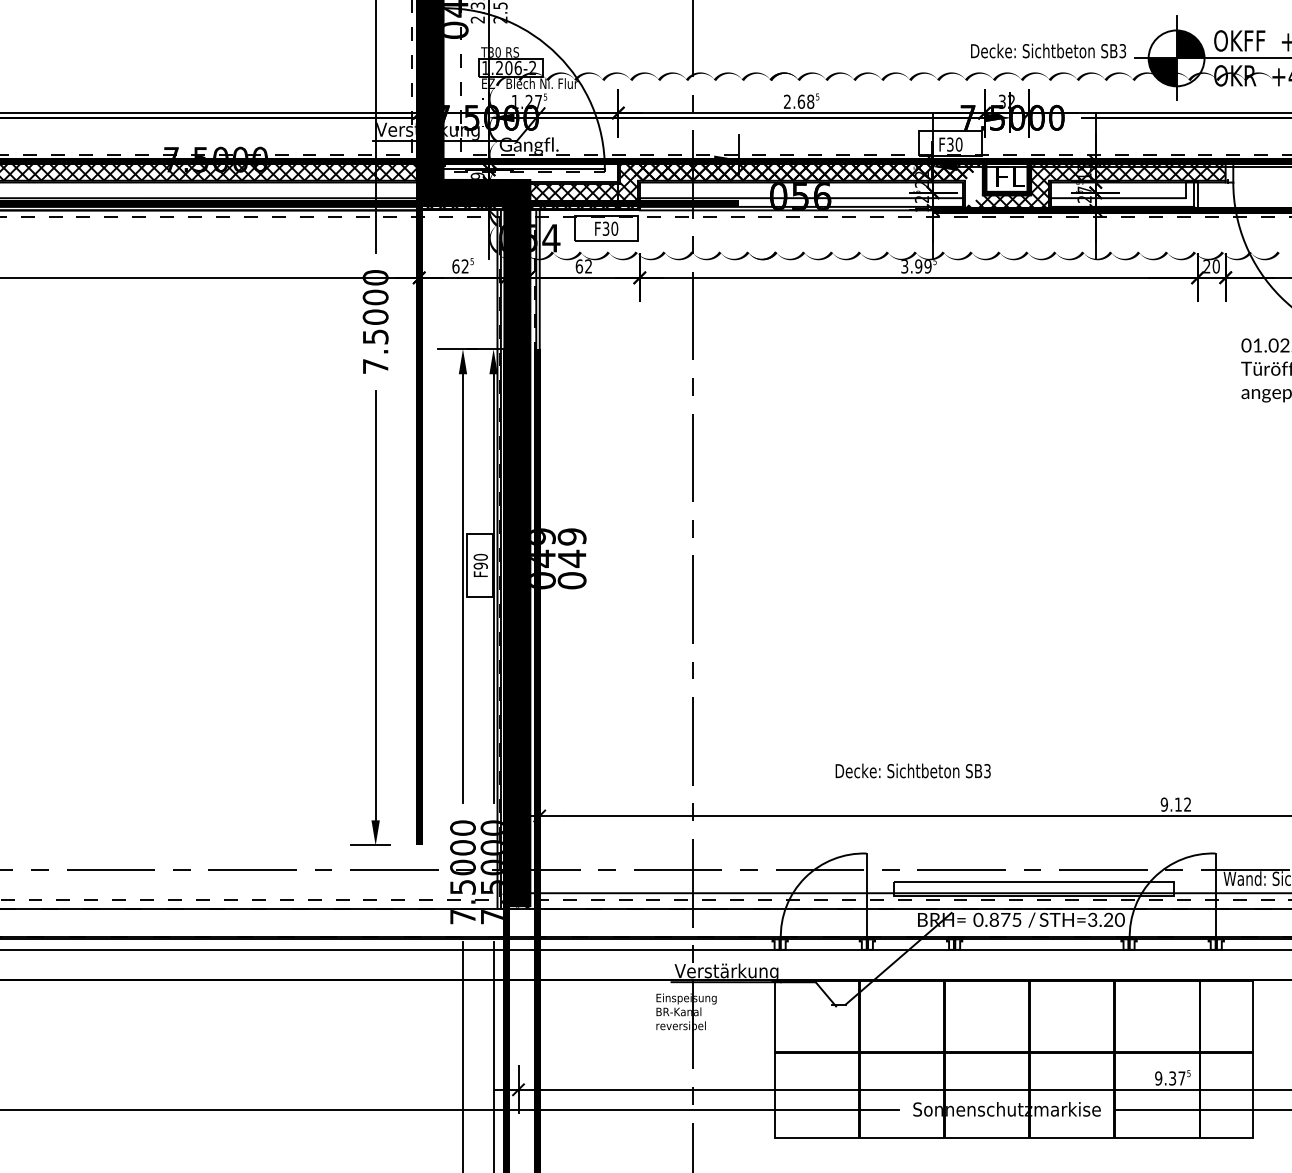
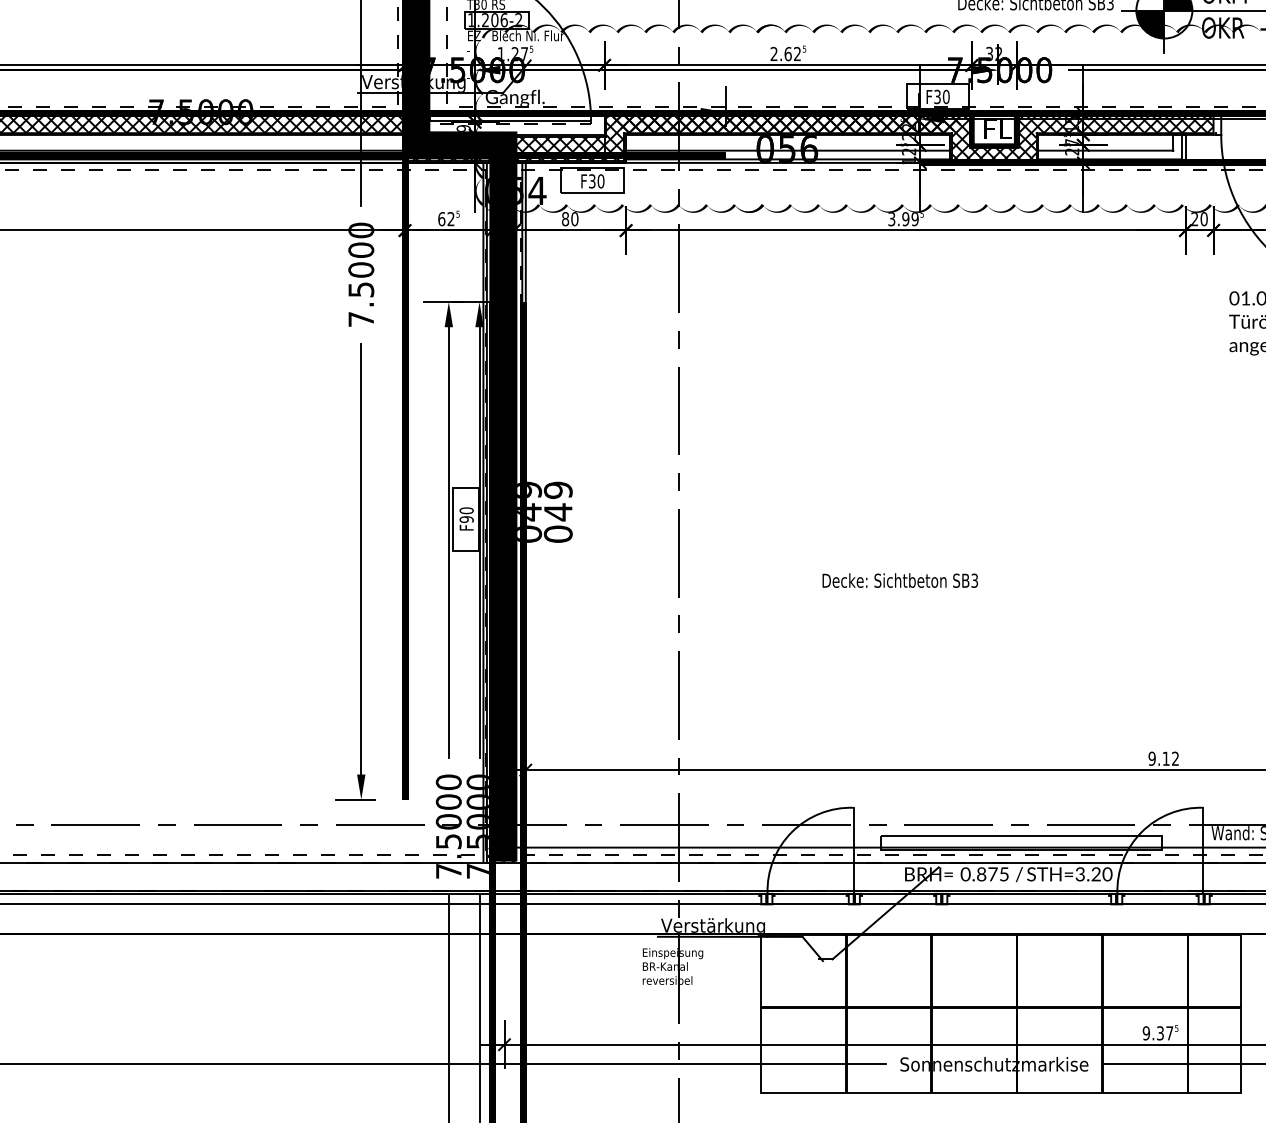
text: (810, 101) -> (797, 53), 2.68 -> 2.62
hatch: (973, 185) -> (960, 137), added
text: (583, 266) -> (569, 219), 62 -> 80
text: (912, 770) -> (899, 580), moved

